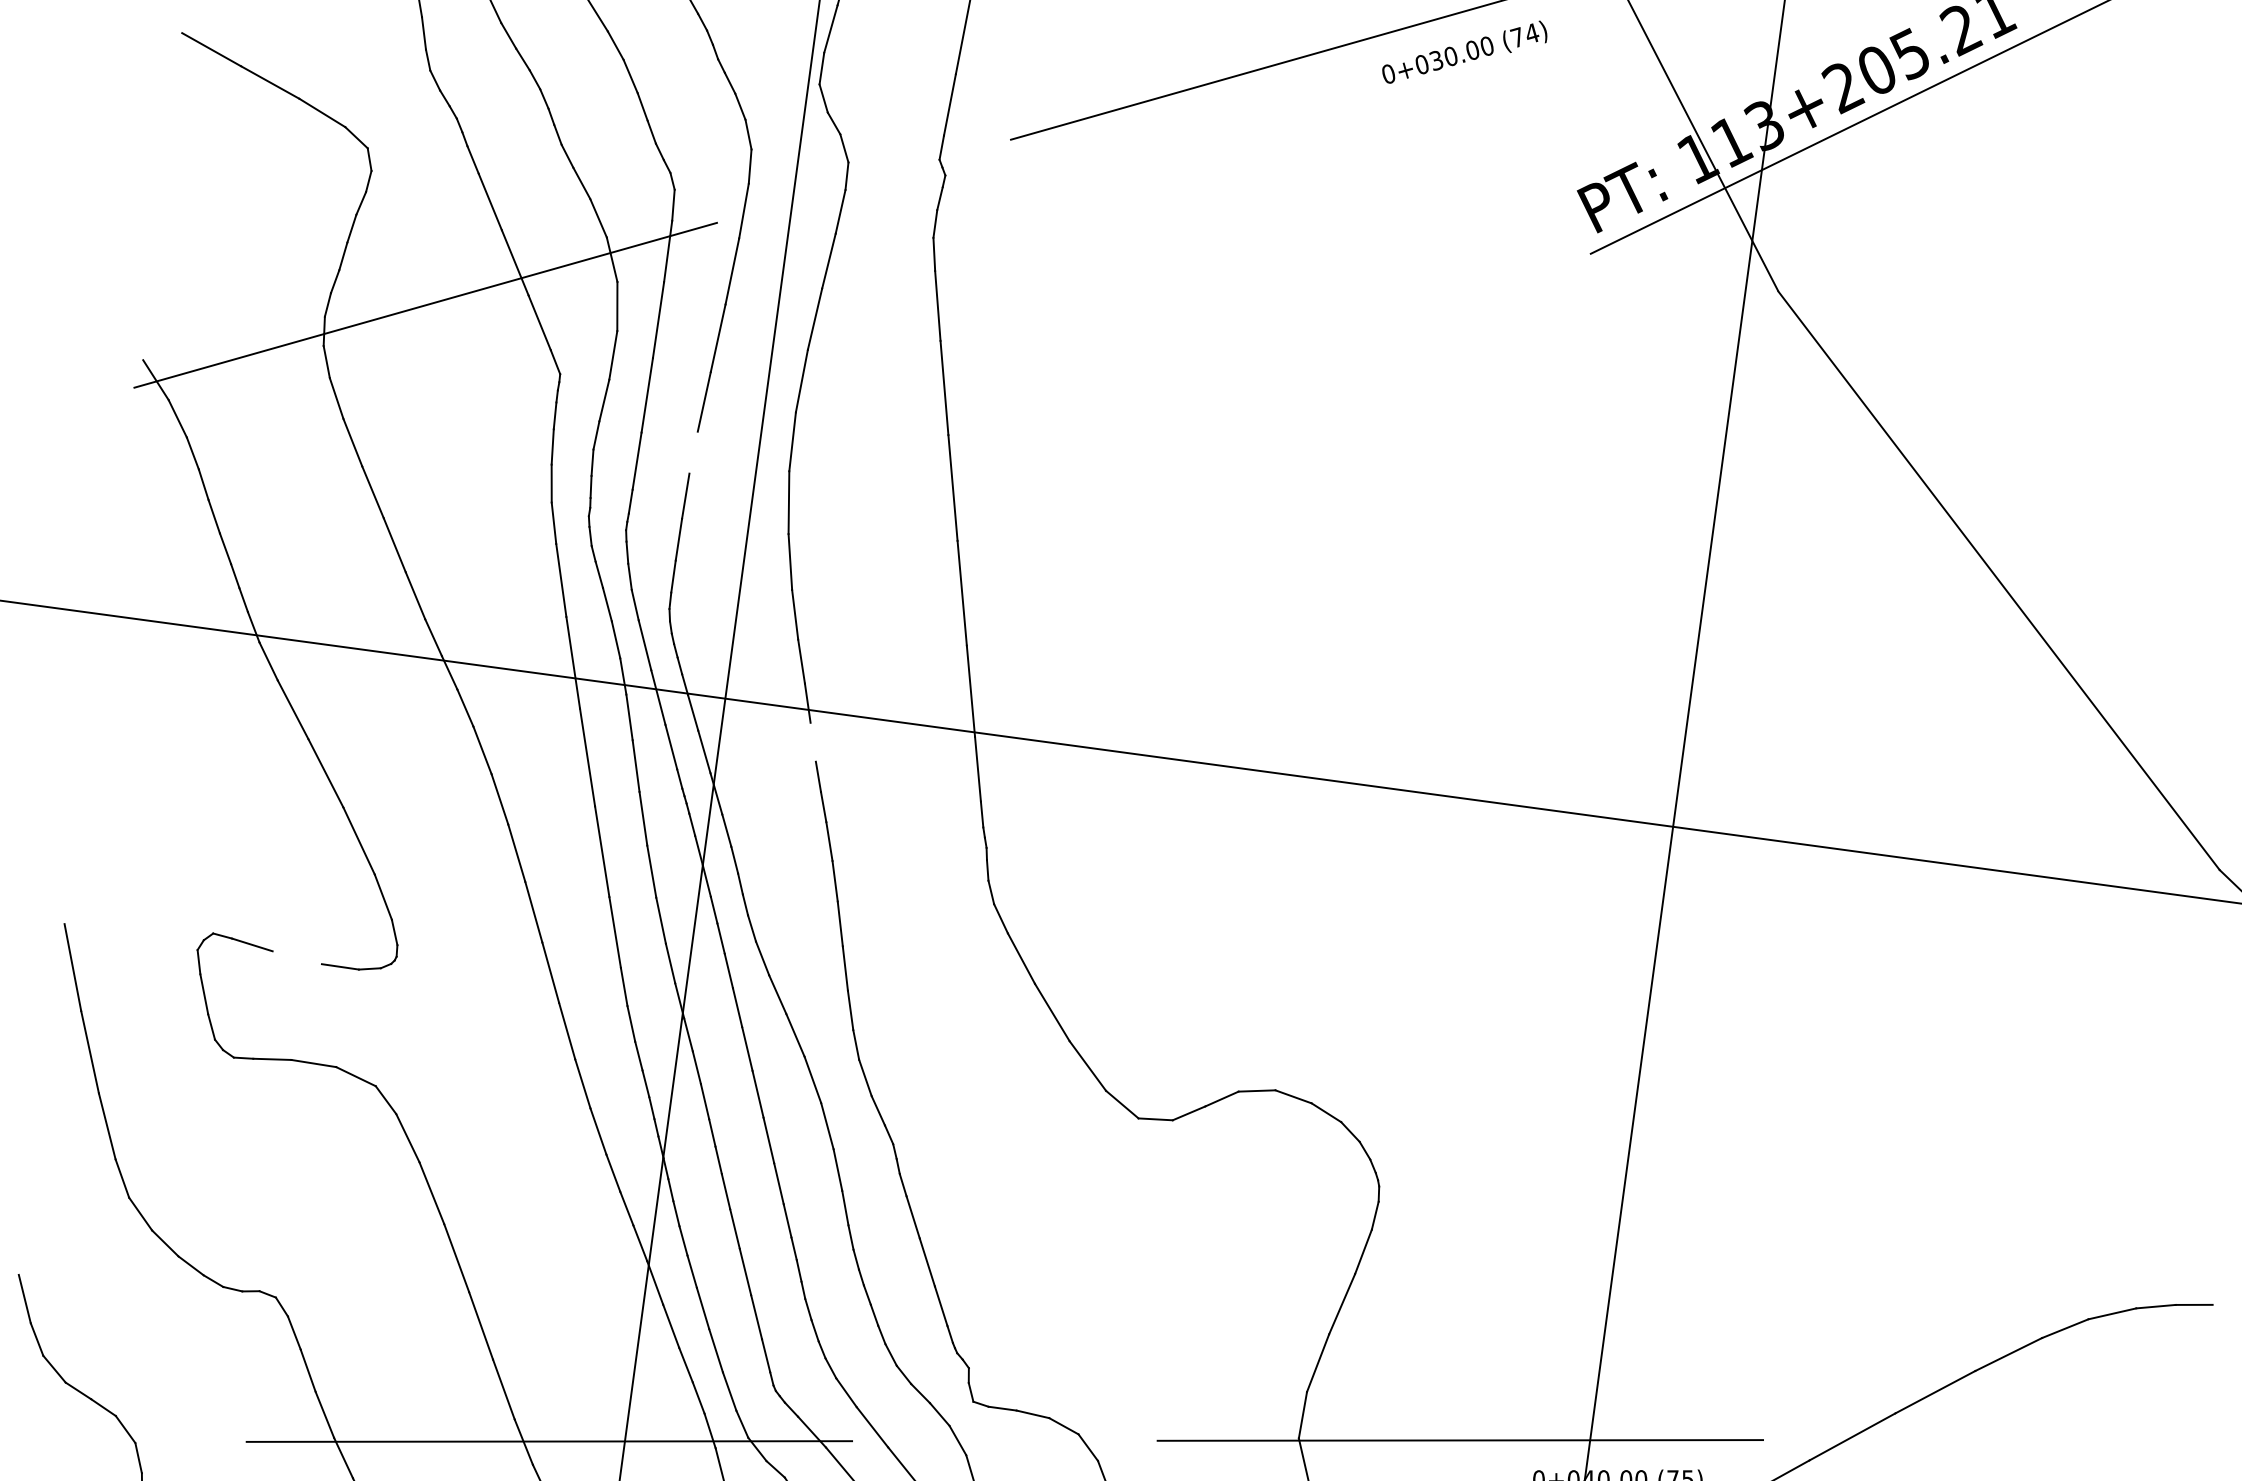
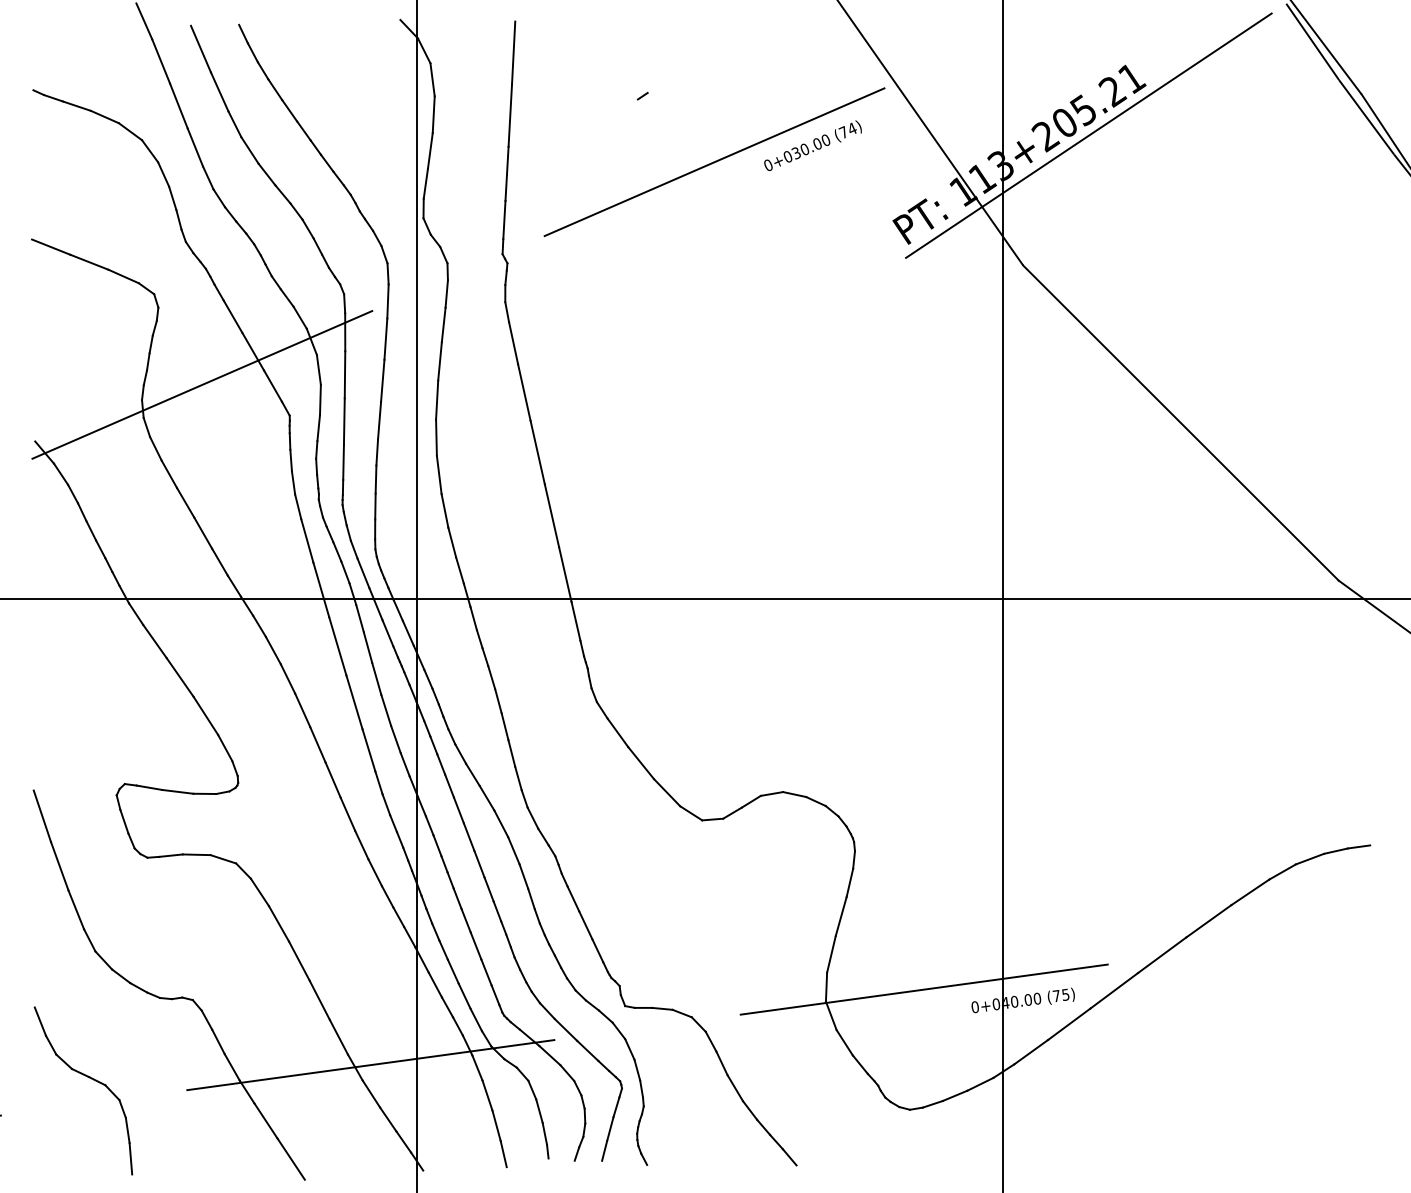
line: (694, 452) -> (377, 452), added
line: (812, 742) -> (473, 618), added
line: (296, 957) -> (177, 791), added

